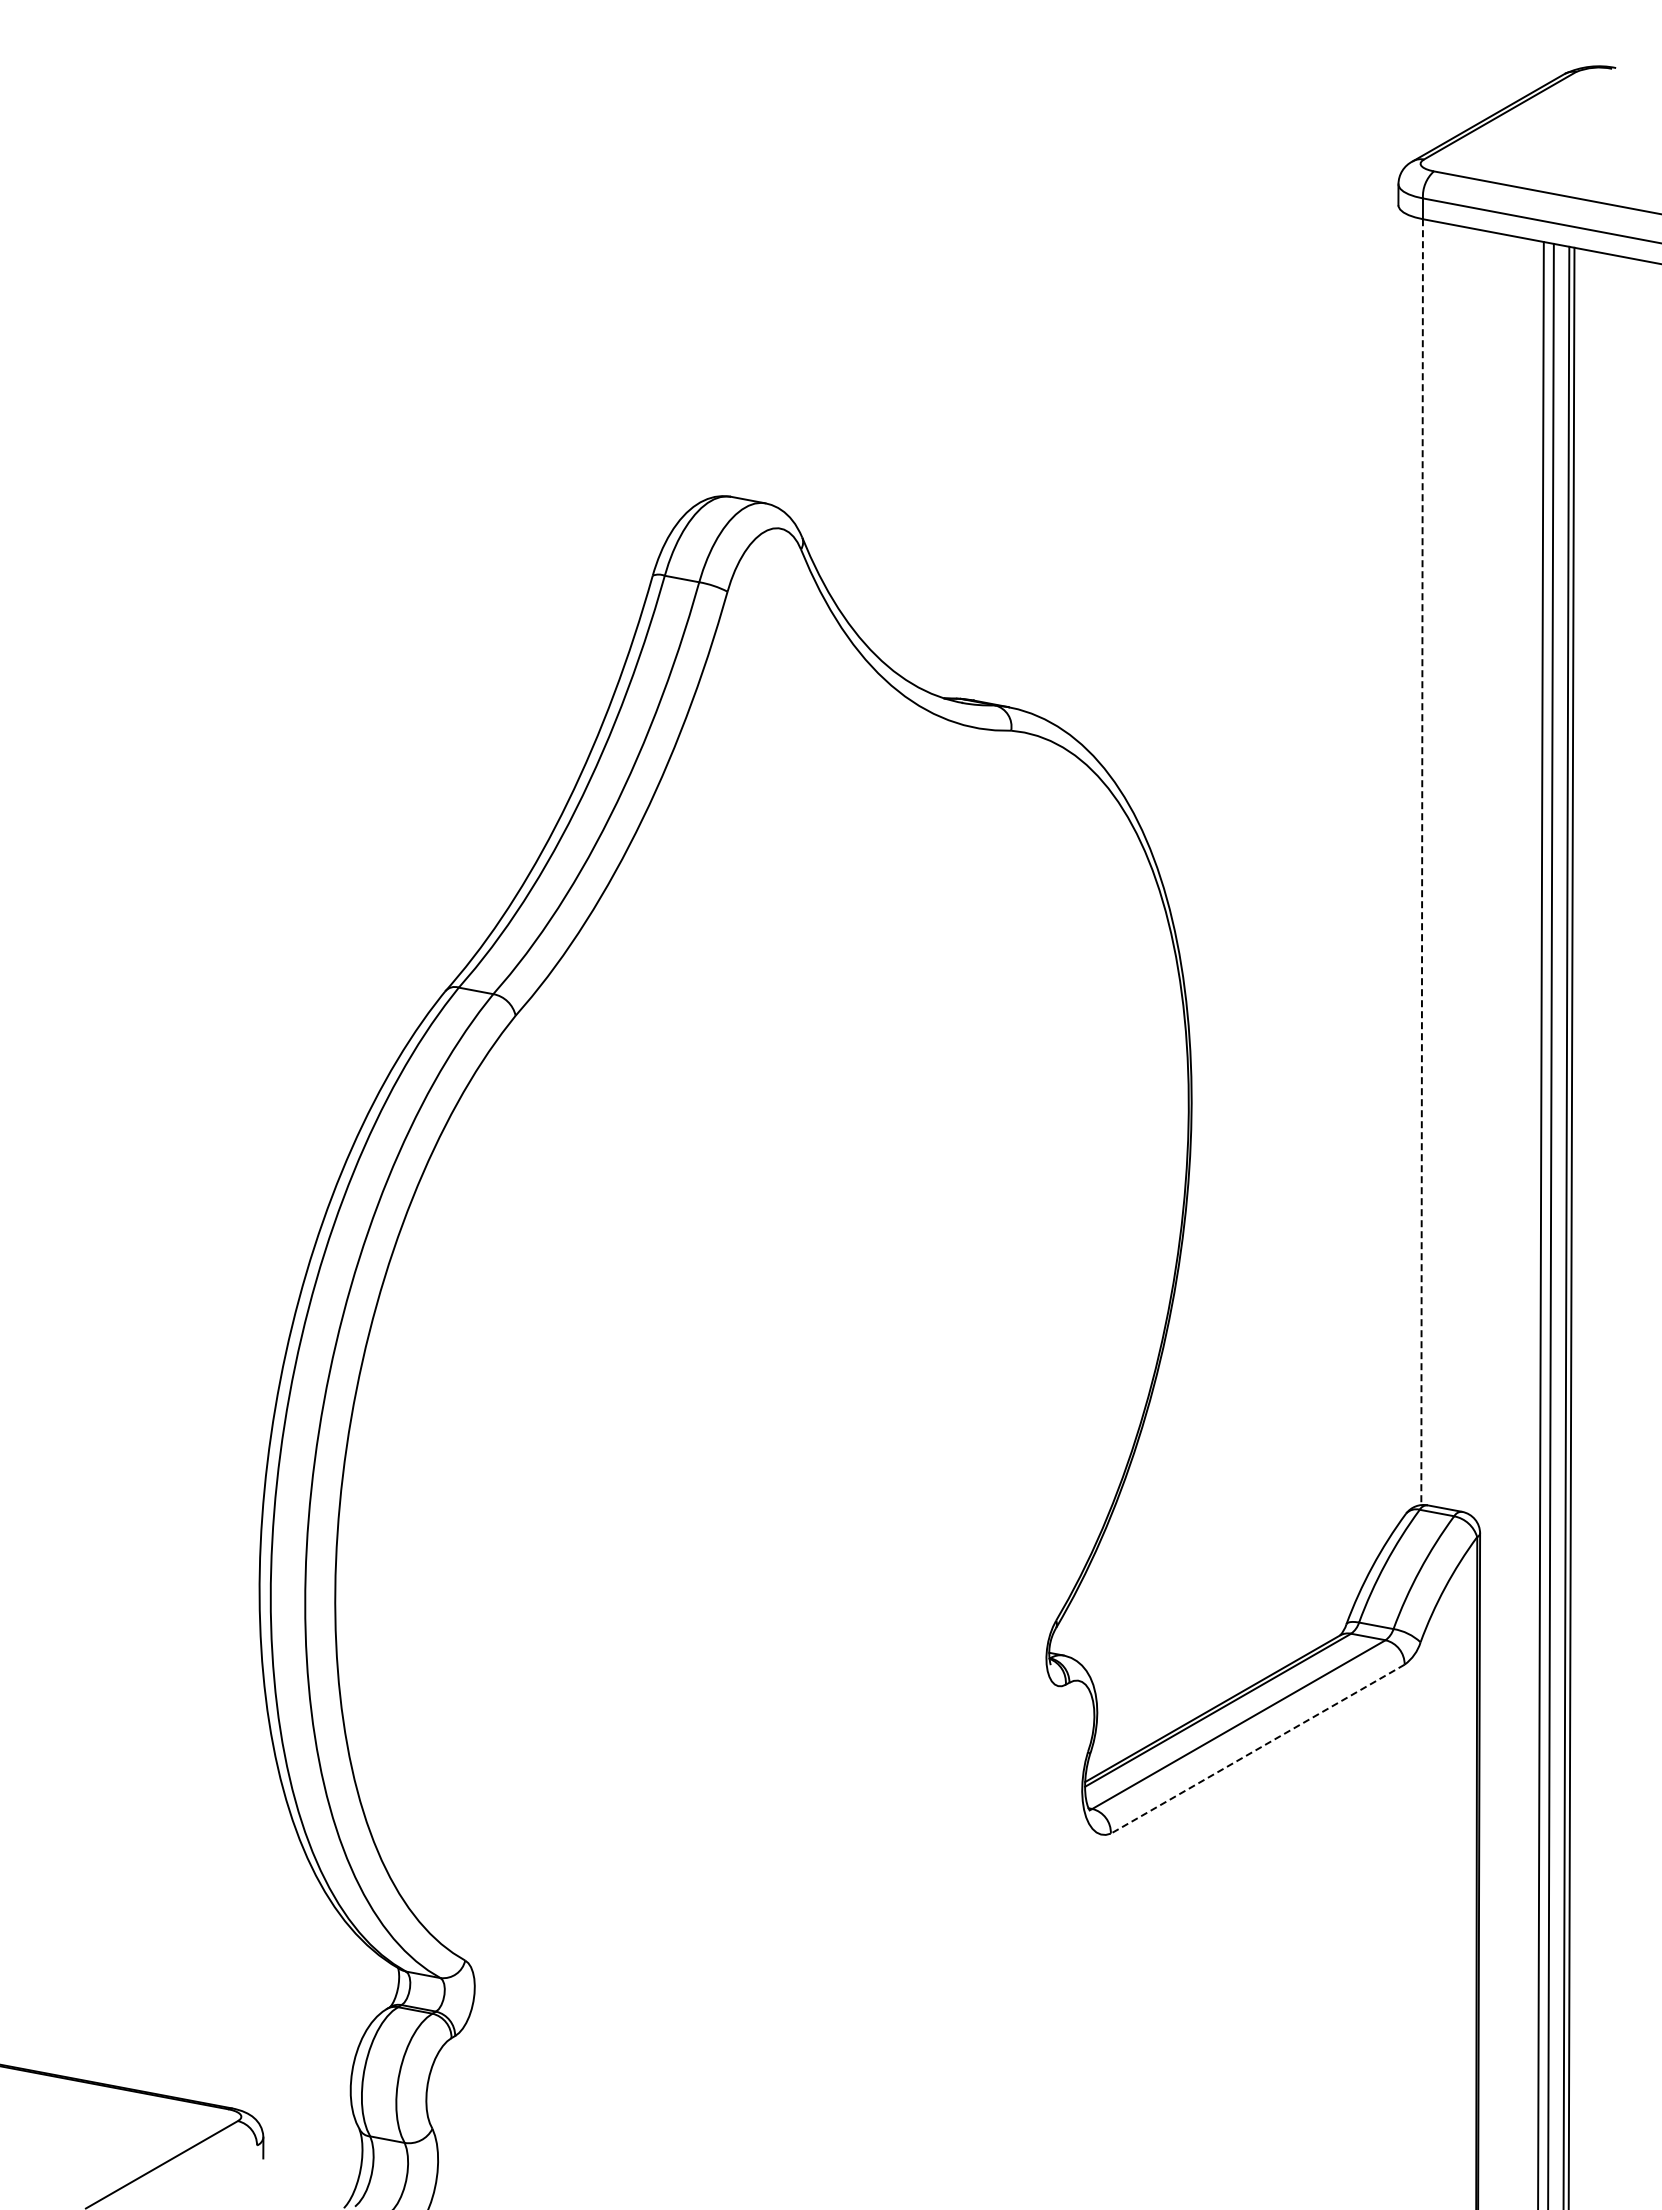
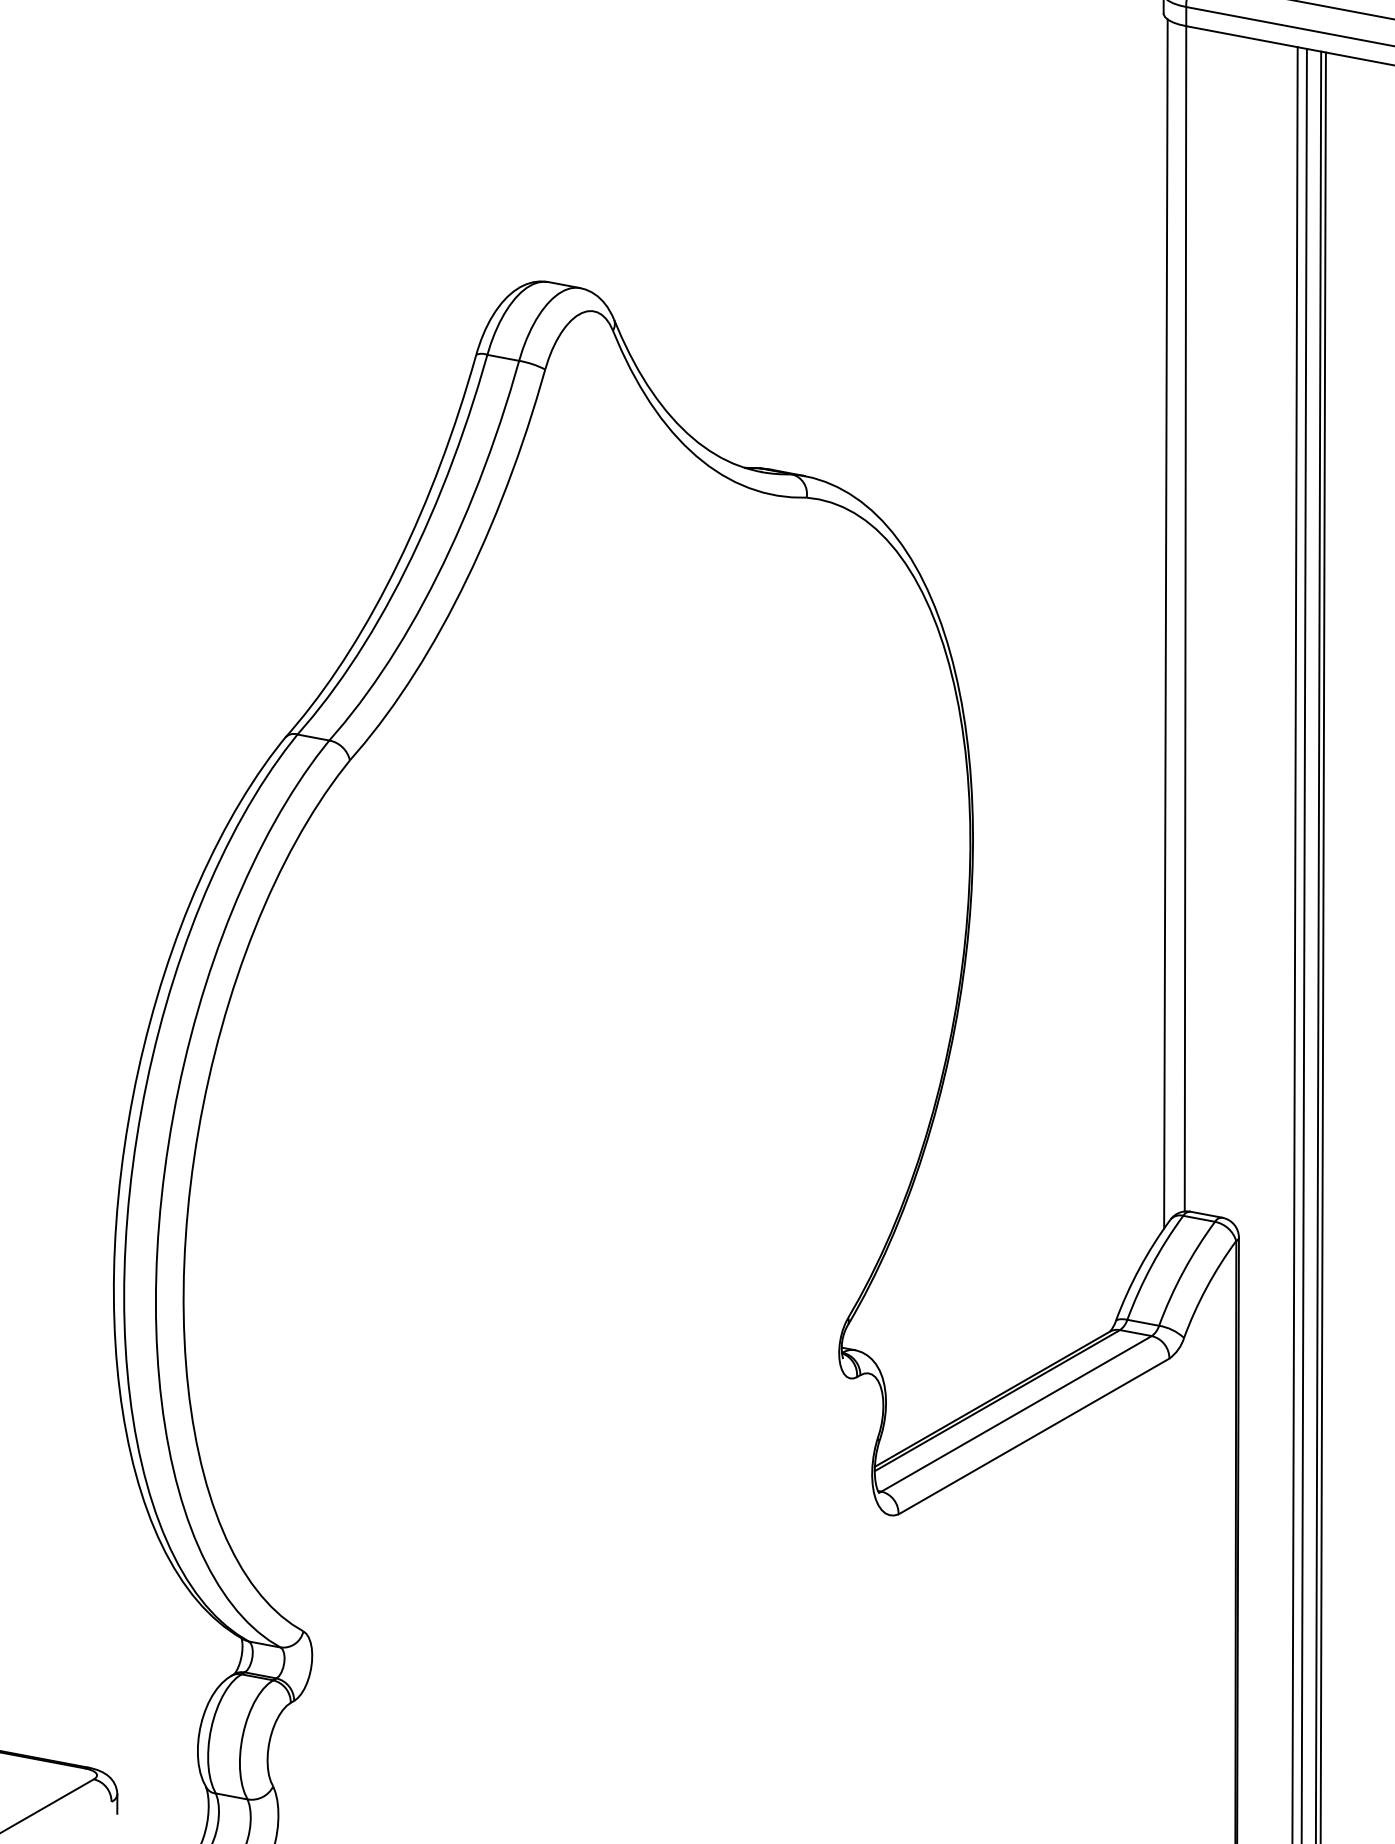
line: (1422, 862) -> (1185, 619), dashed -> solid
line: (1400, 867) -> (1165, 623), added
line: (1257, 1749) -> (1033, 1436), dashed -> solid

